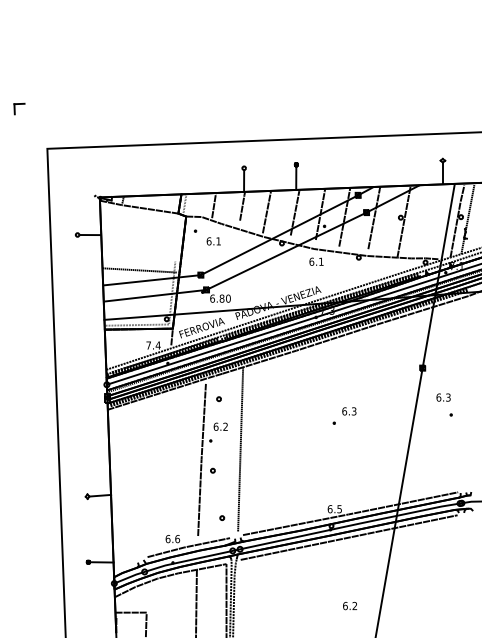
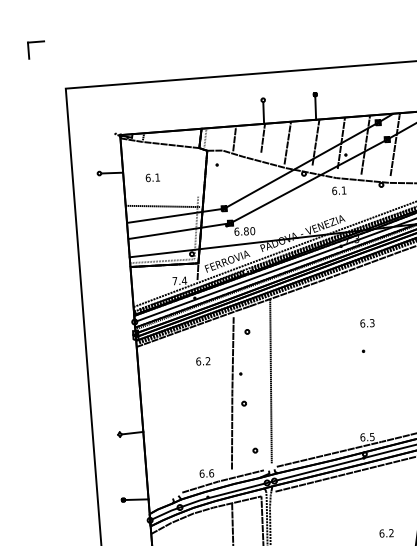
part: (19, 108) -> (36, 49), size x1.6
text: (213, 241) -> (152, 177), moved
text: (349, 411) -> (367, 323), moved
text: (220, 426) -> (202, 361), moved

